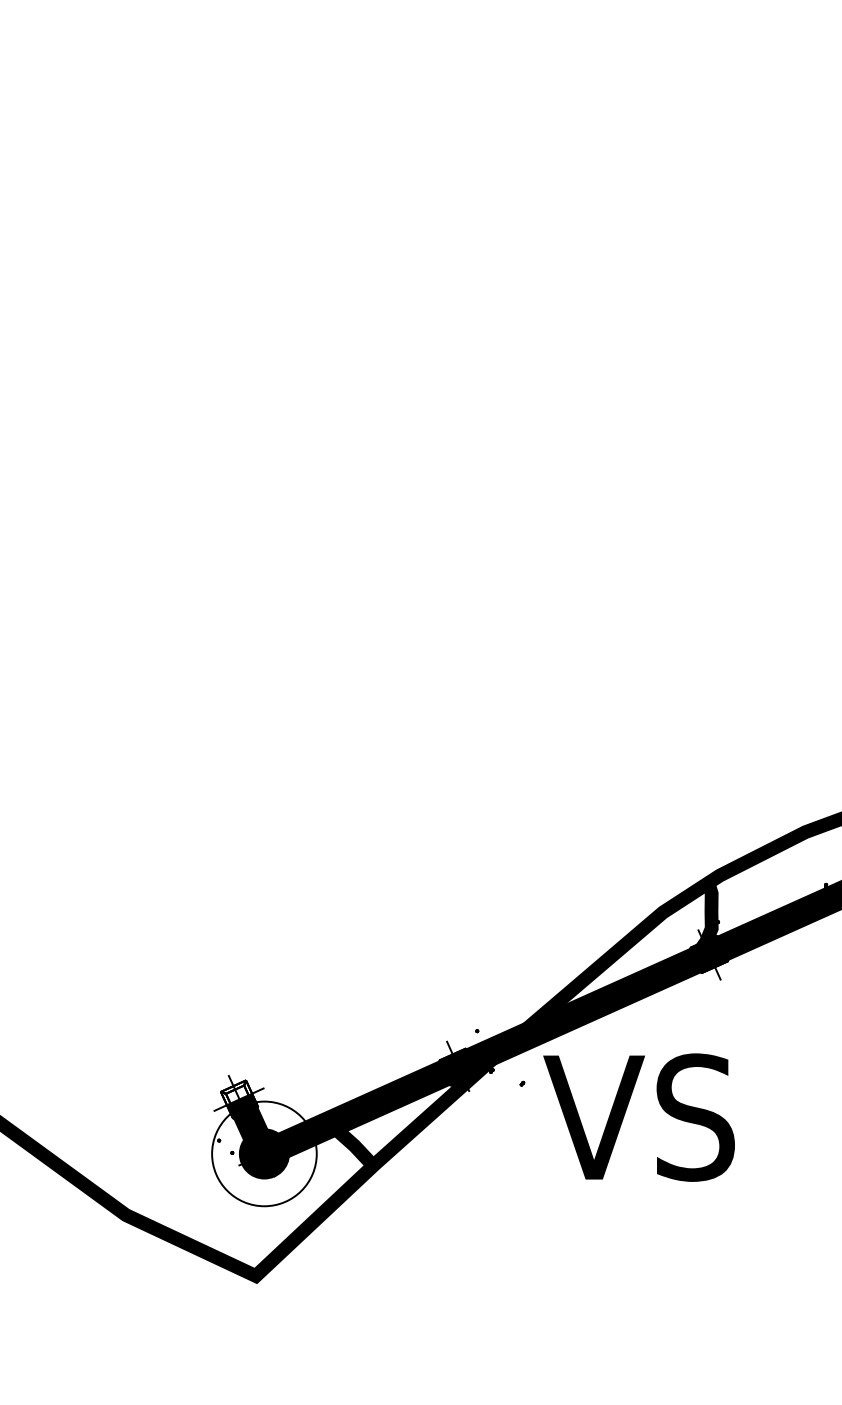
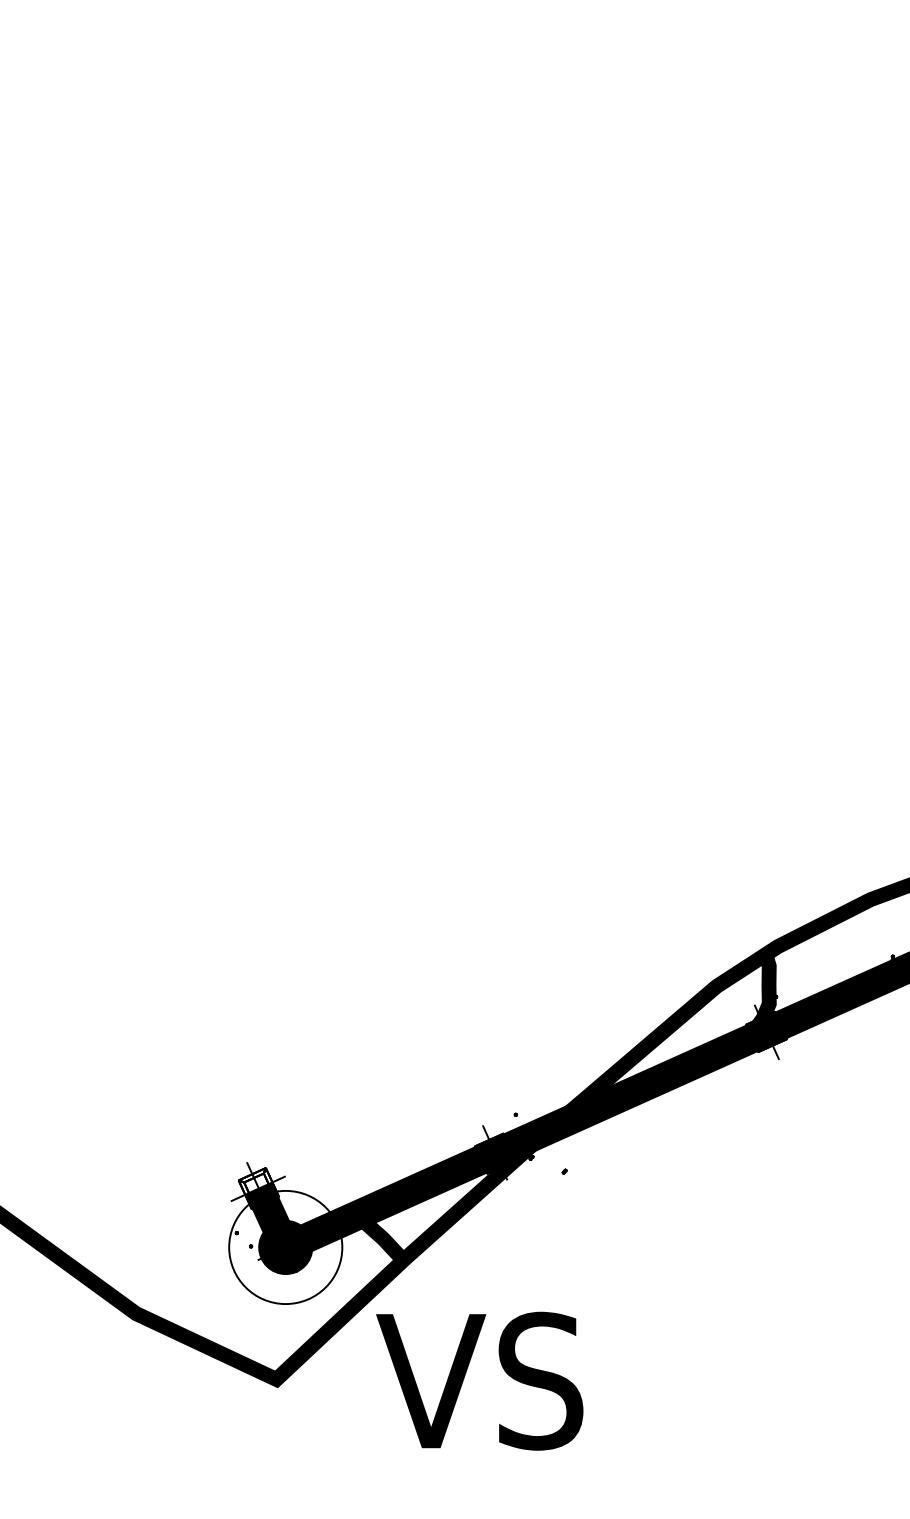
text: (638, 1116) -> (479, 1380), moved

